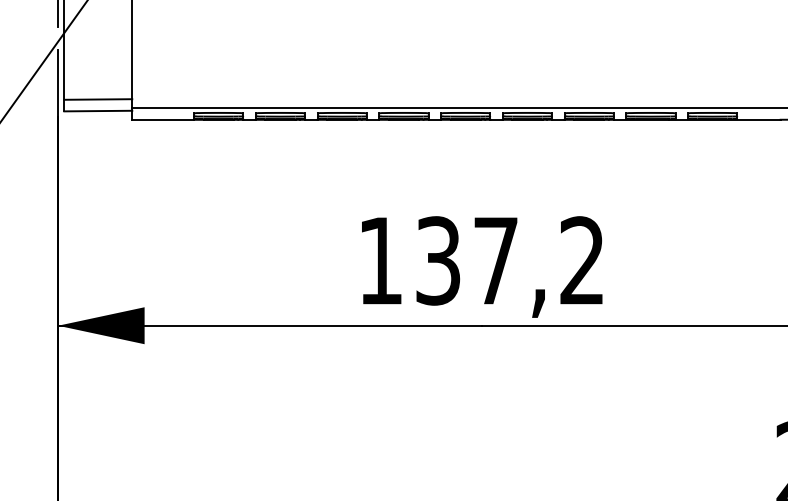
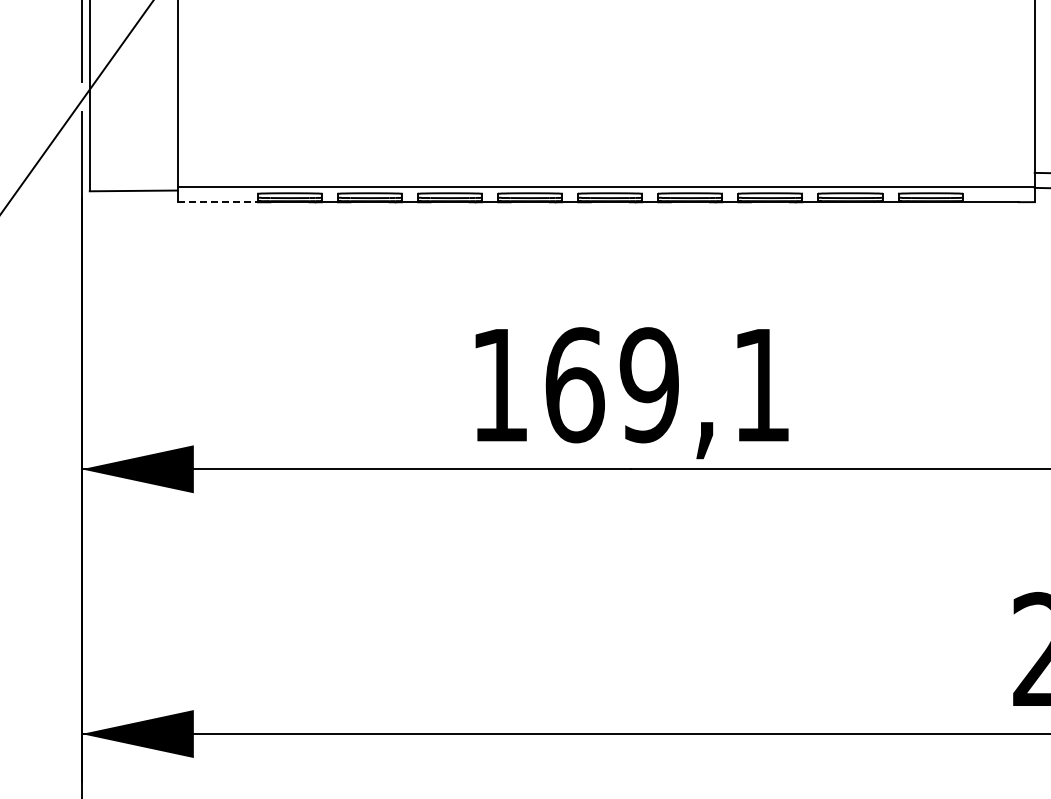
line: (98, 99) -> (133, 175), removed
line: (163, 120) -> (218, 202), solid -> dashed
text: (509, 261) -> (666, 385), 137,2 -> 169,1

